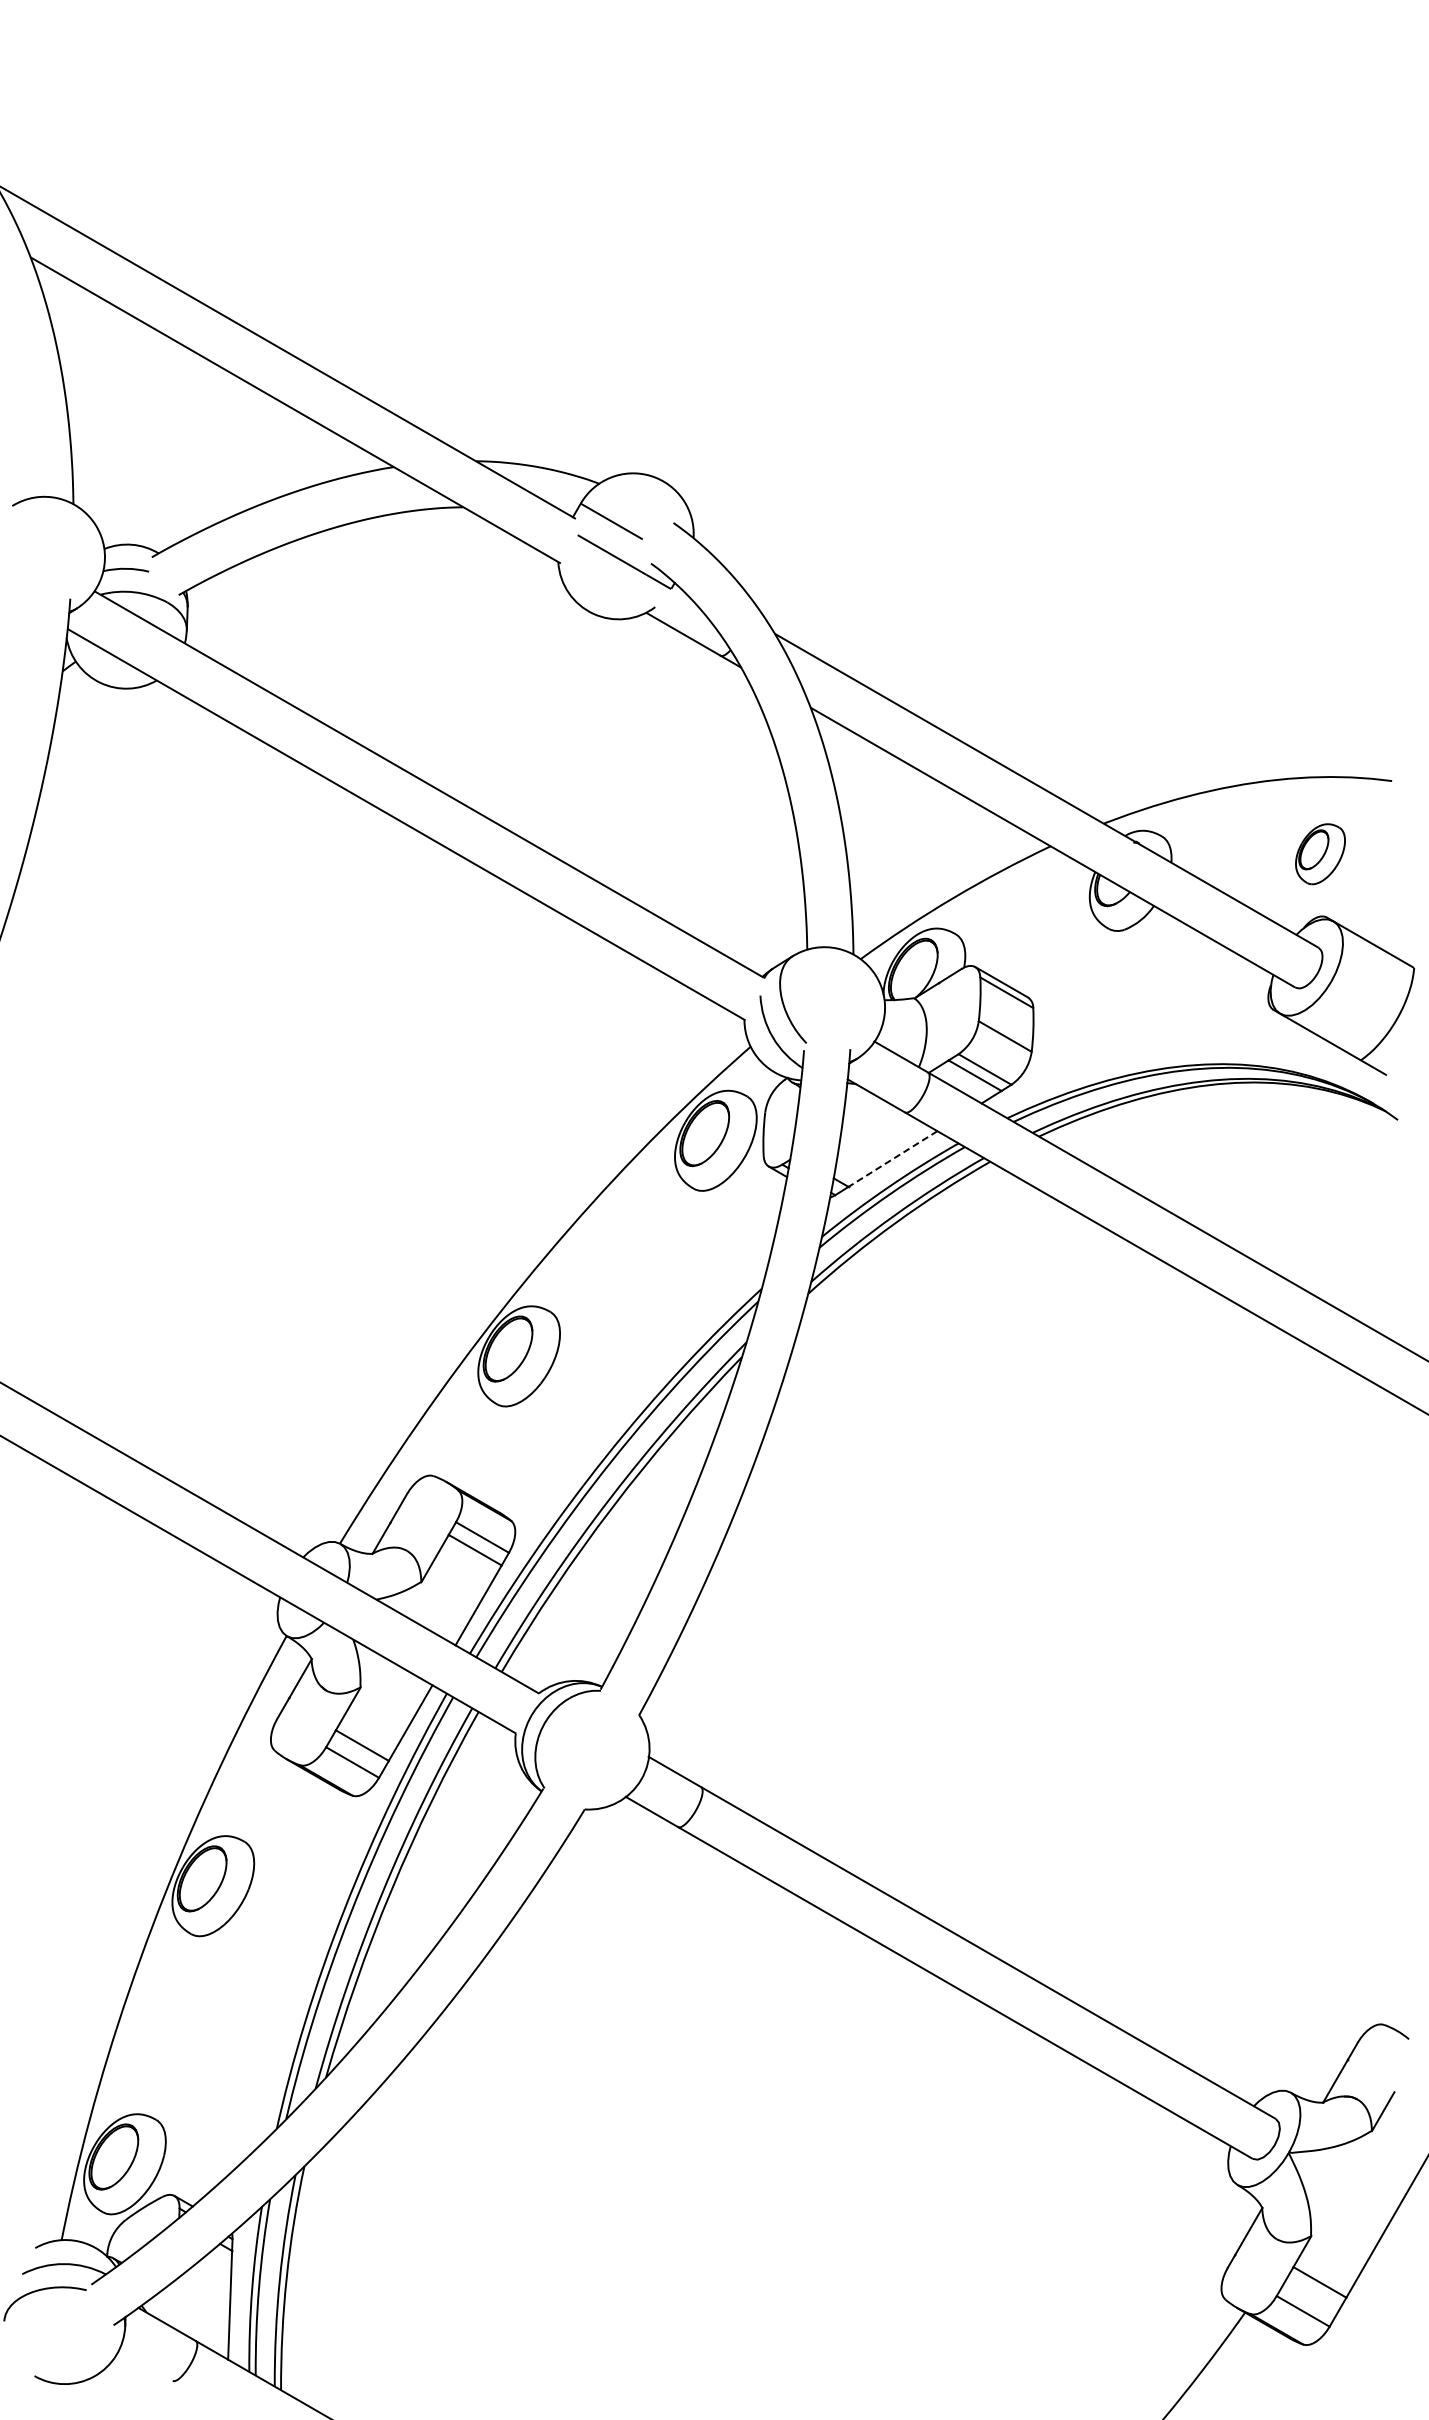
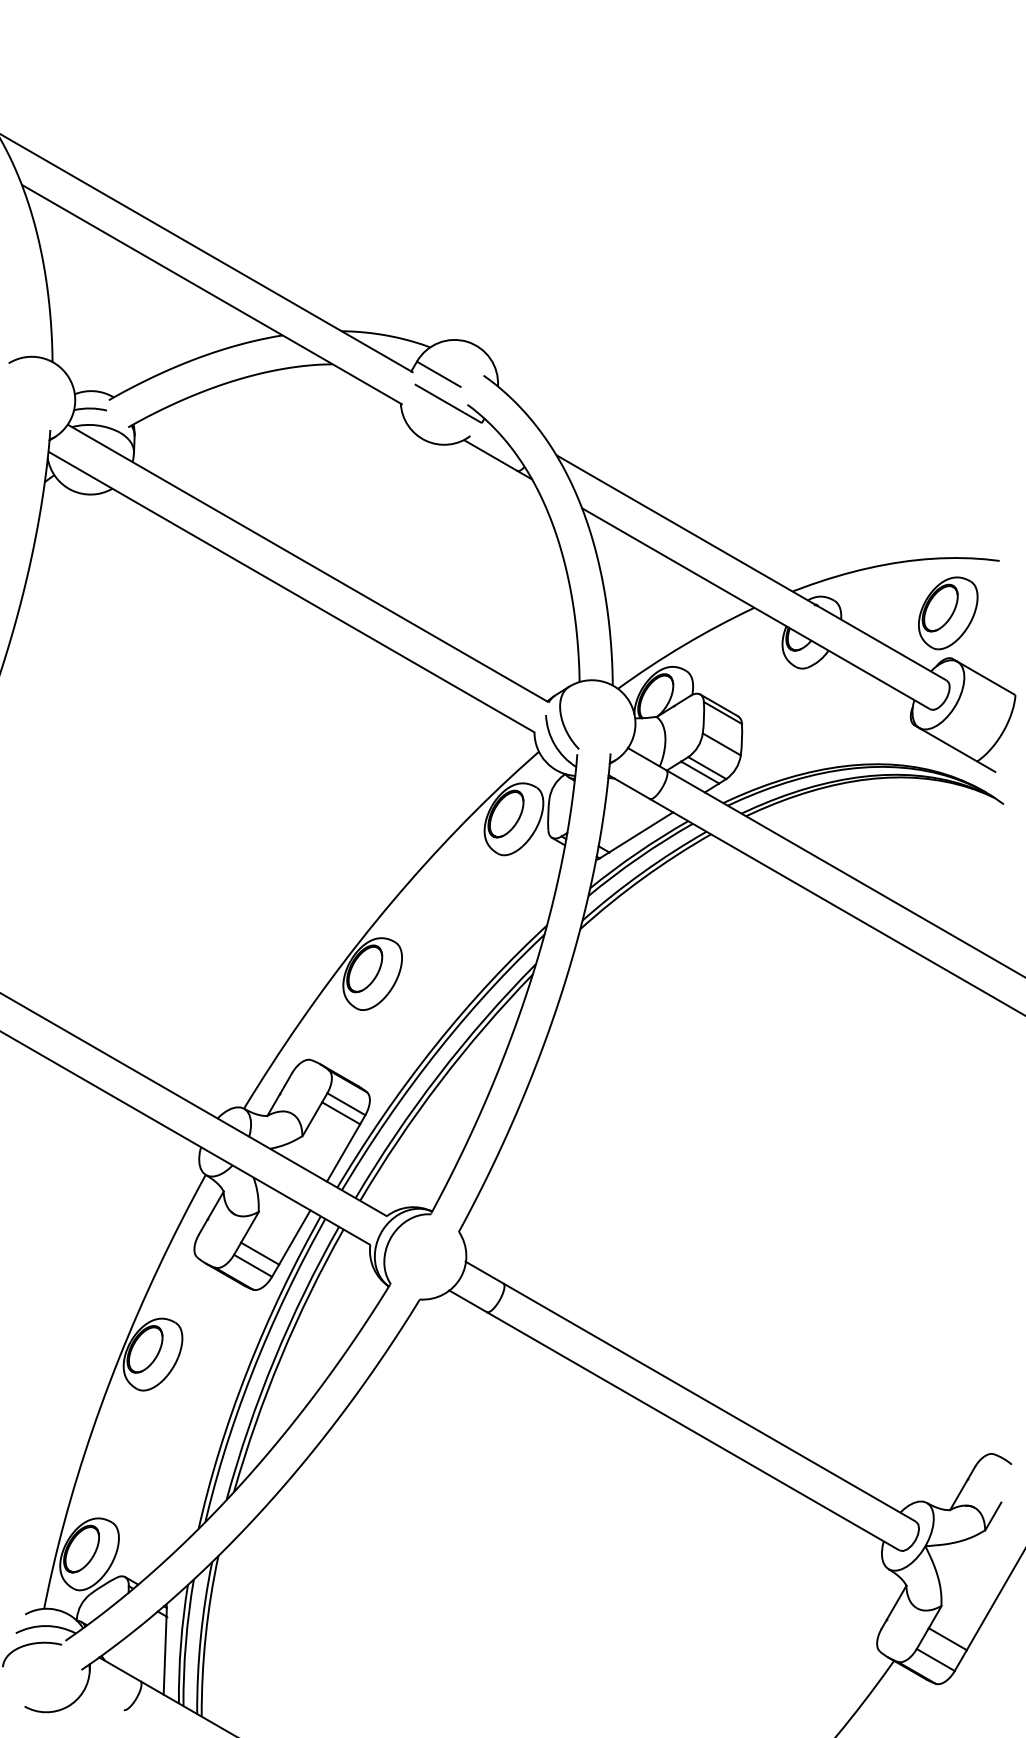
part: (1320, 854) -> (948, 613), size x1.67
line: (892, 1159) -> (640, 832), dashed -> solid

